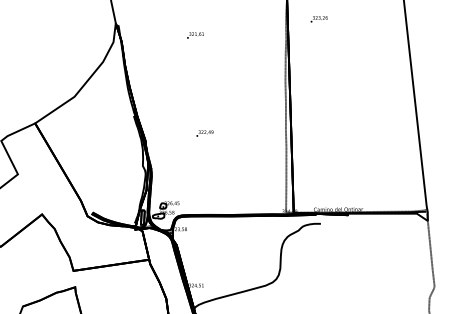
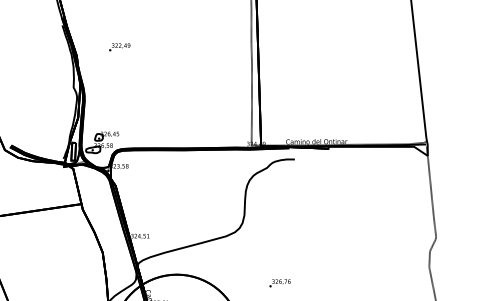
text: (204, 133) -> (119, 47), moved

